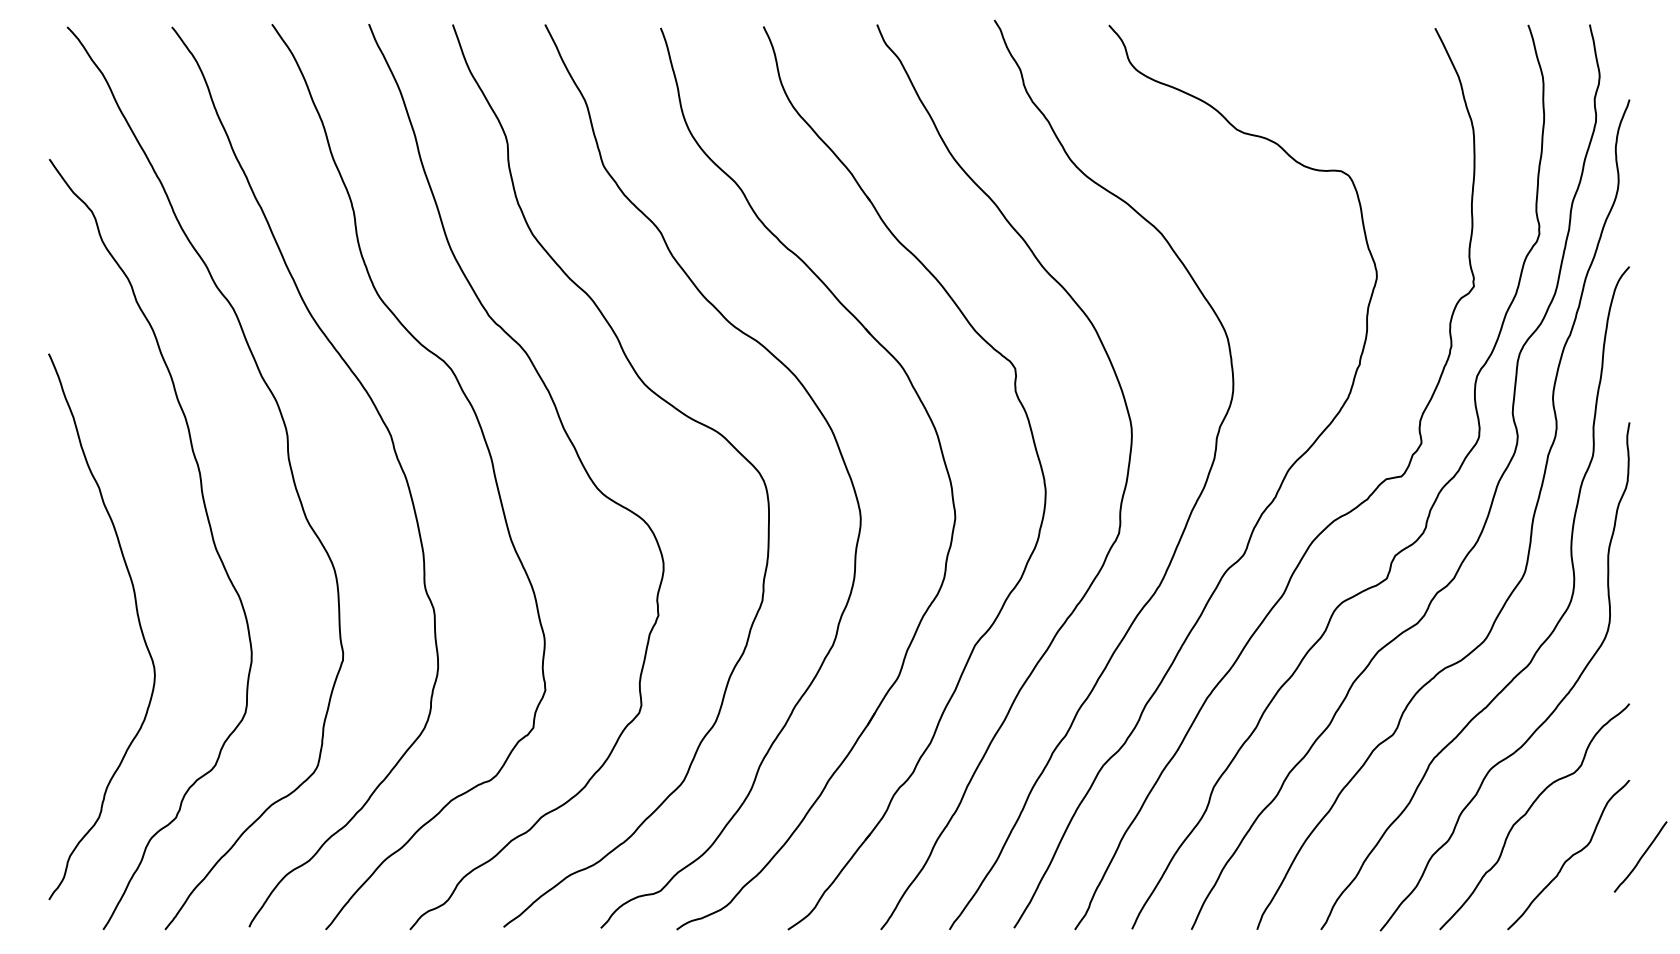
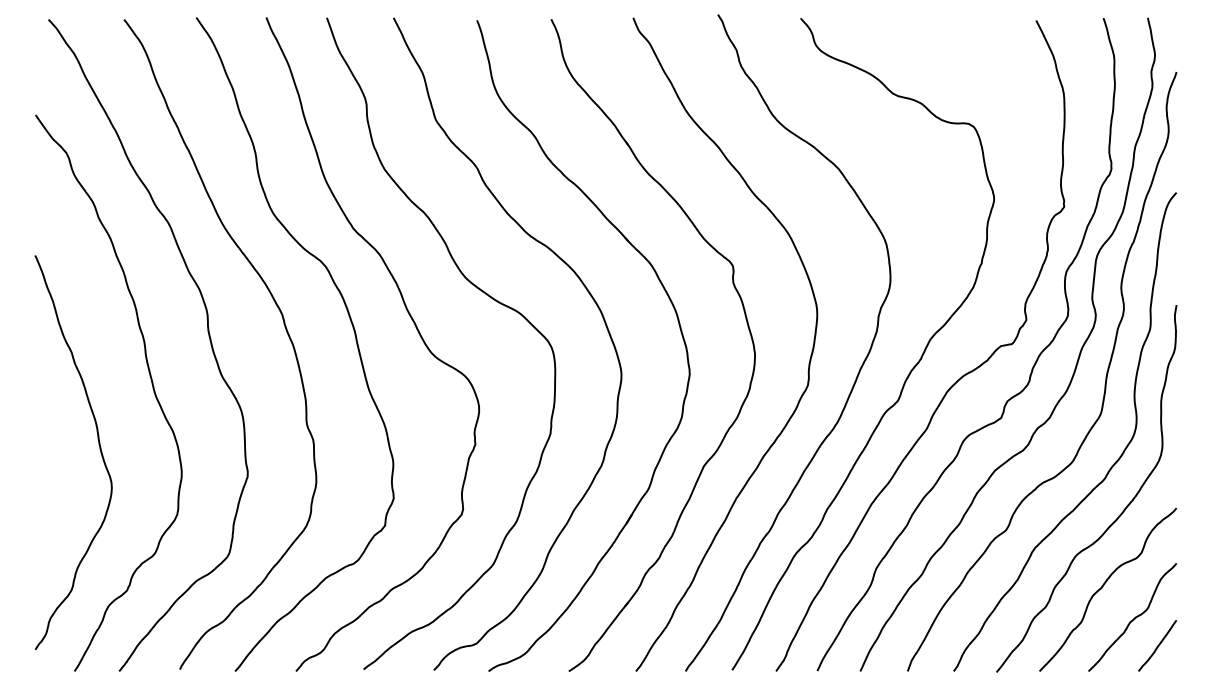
curve: (1640, 856) -> (1157, 645), moved

